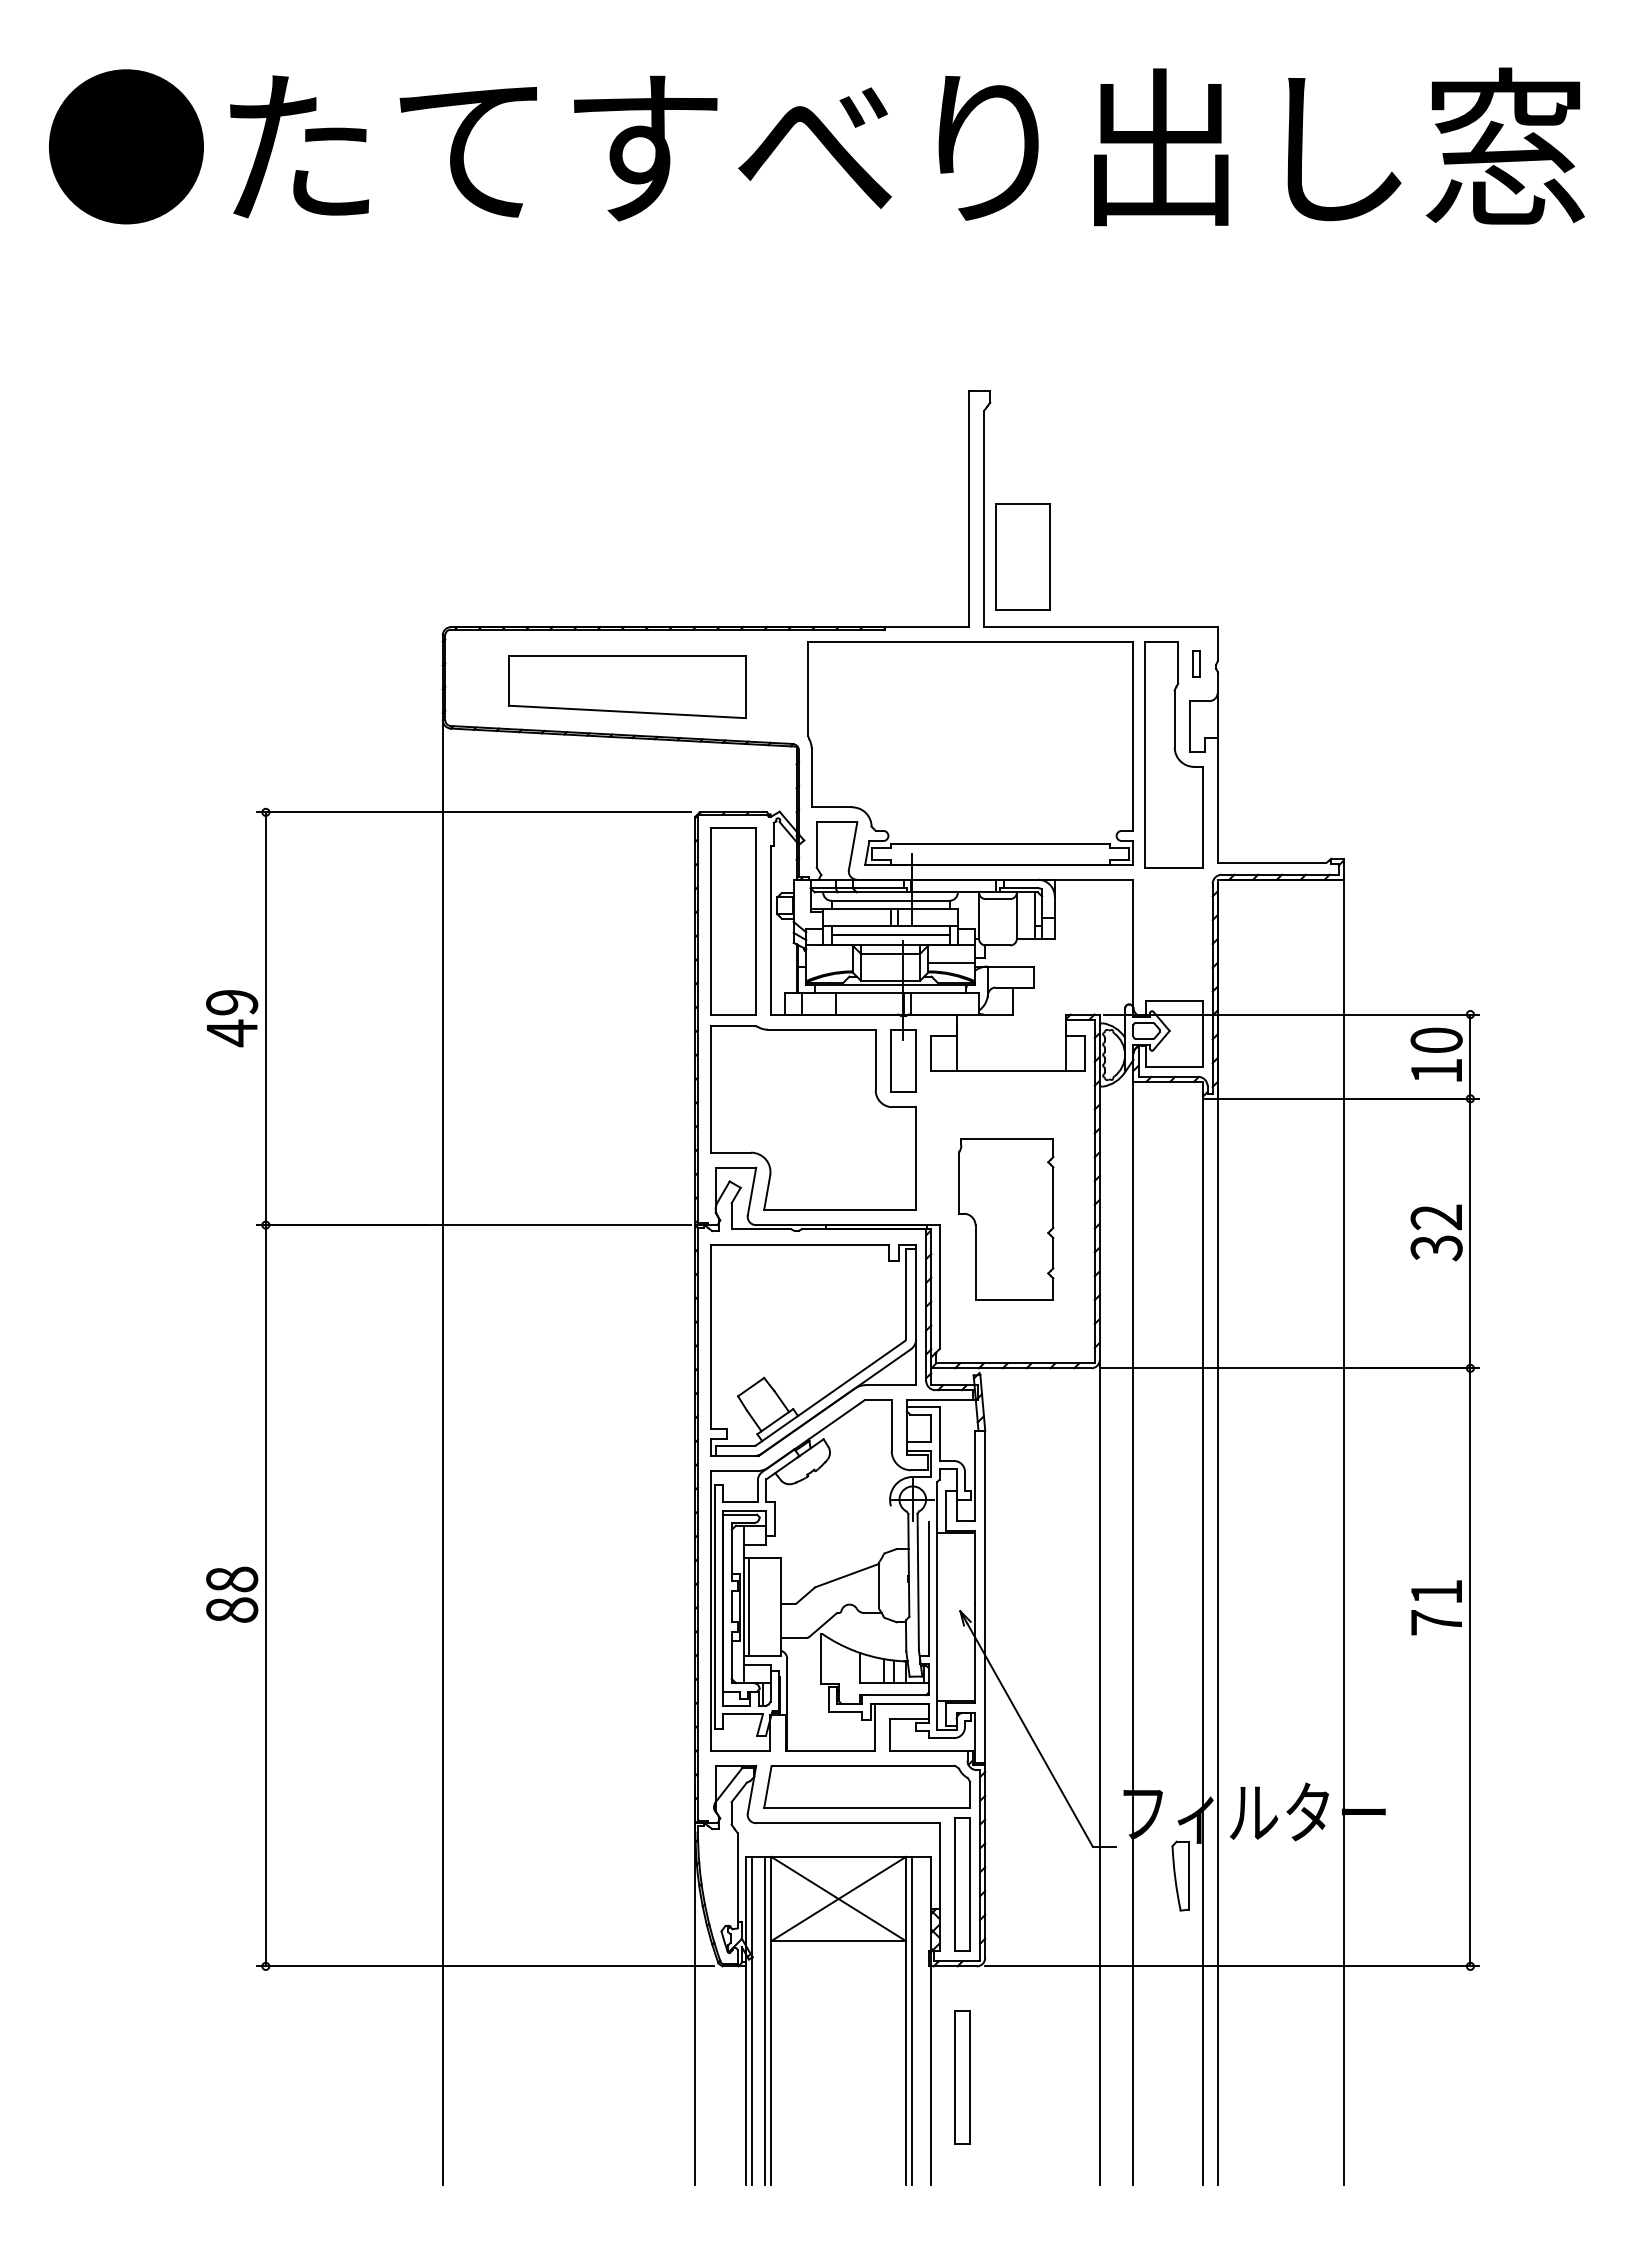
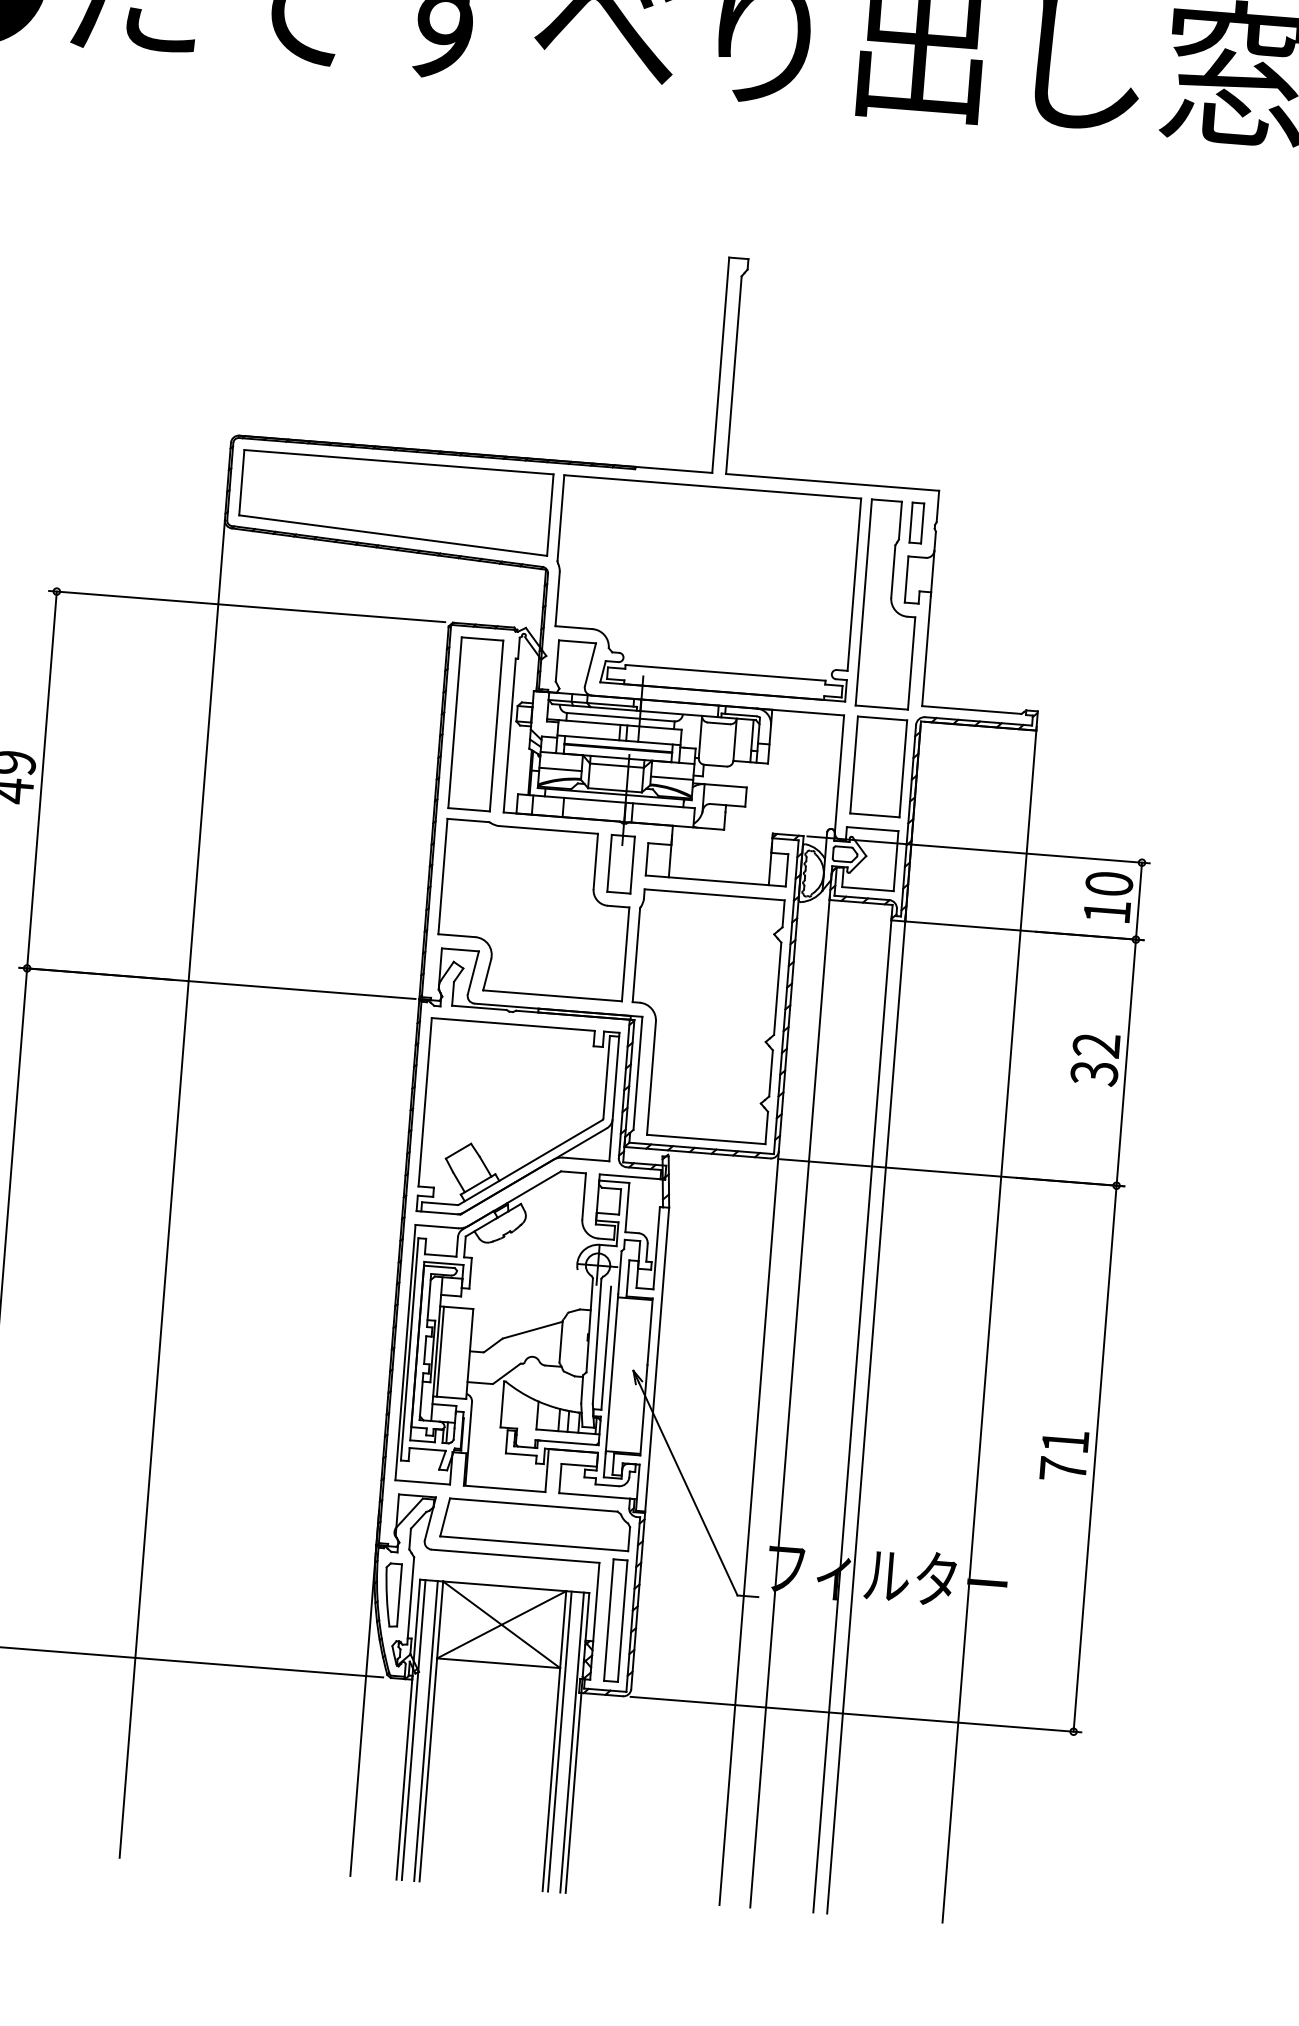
part: (1022, 556) -> (878, 766), moved
part: (1196, 663) -> (917, 522), size x1.67
part: (627, 686) -> (396, 502), size x1.43
line: (829, 962) -> (560, 769), added
part: (1006, 1219) -> (703, 1016), size x1.67
text: (1436, 1607) -> (1064, 1455), moved
part: (1180, 1875) -> (391, 1594), moved
line: (925, 2020) -> (572, 1741), added
part: (962, 2077) -> (601, 1796), removed

